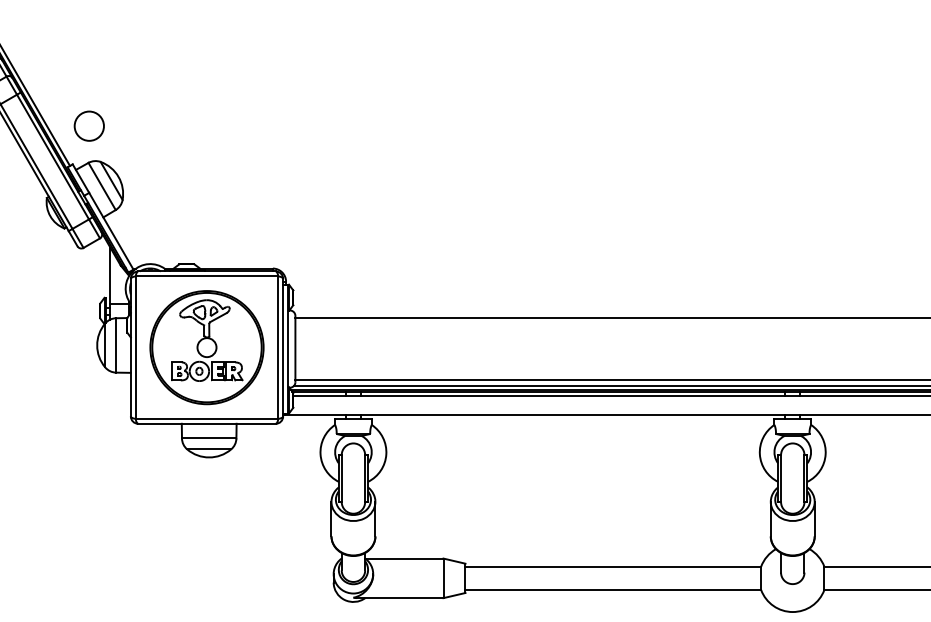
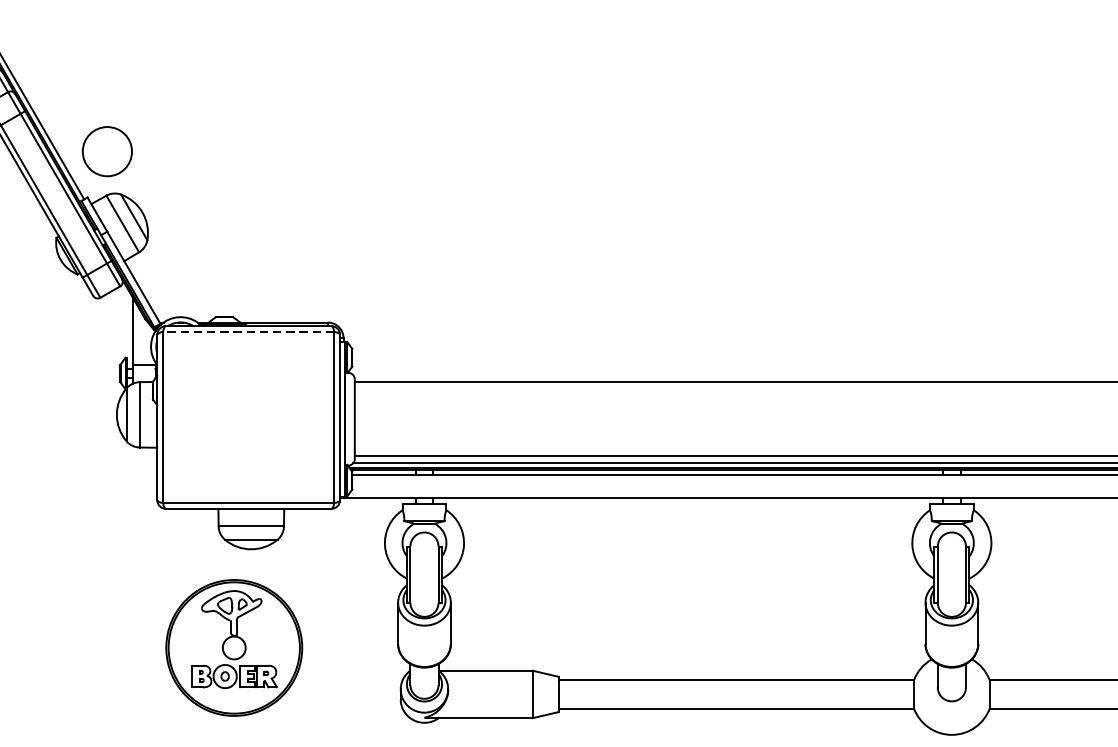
circle: (88, 125) -> (106, 150), size x1.4
line: (206, 276) -> (248, 332), solid -> dashed
part: (206, 347) -> (233, 647), moved

